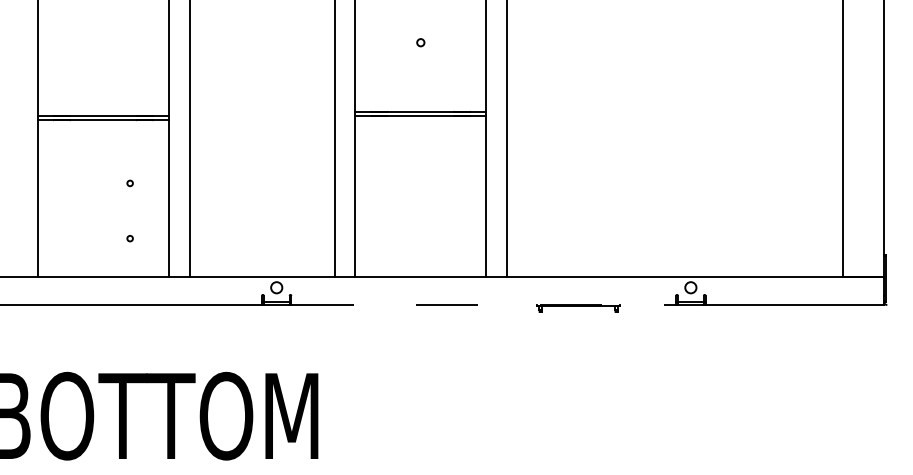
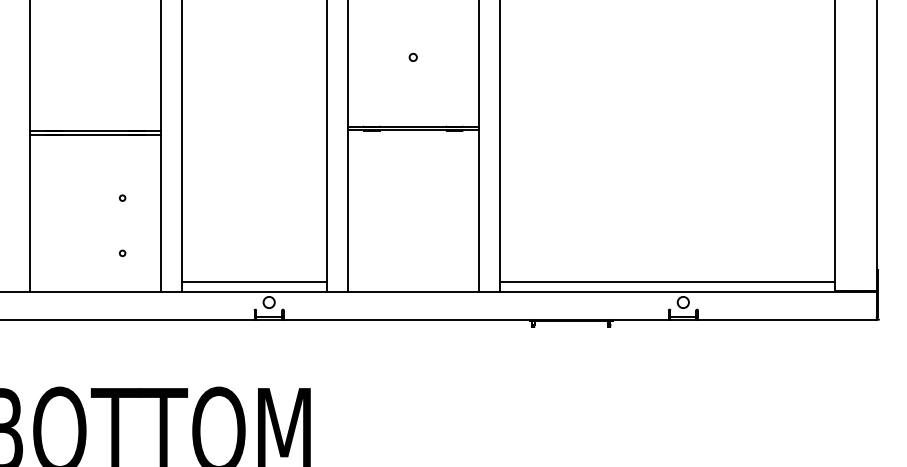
line: (261, 267) -> (253, 282), added
line: (674, 267) -> (666, 282), added
line: (484, 305) -> (476, 320), dashed -> solid

